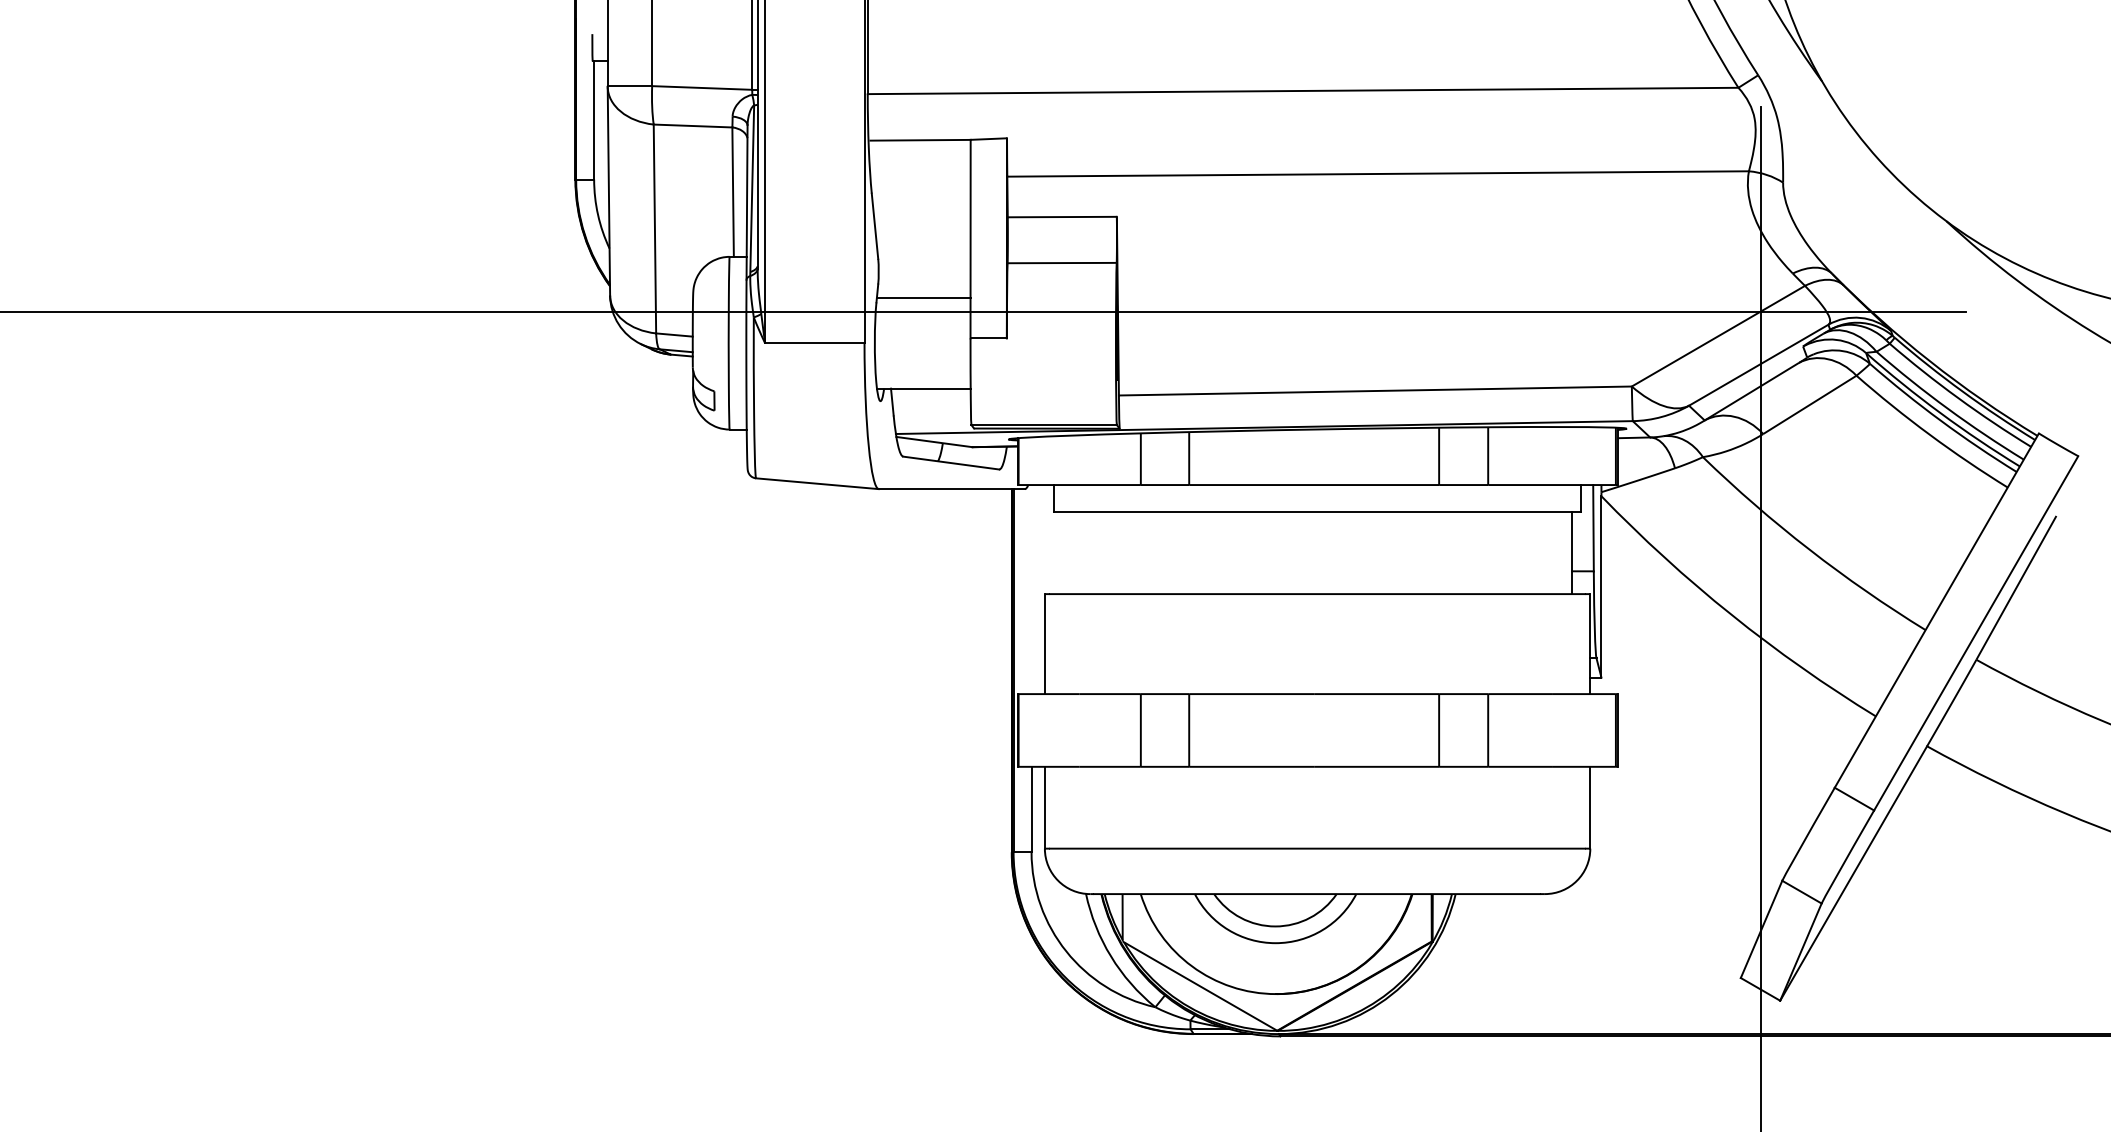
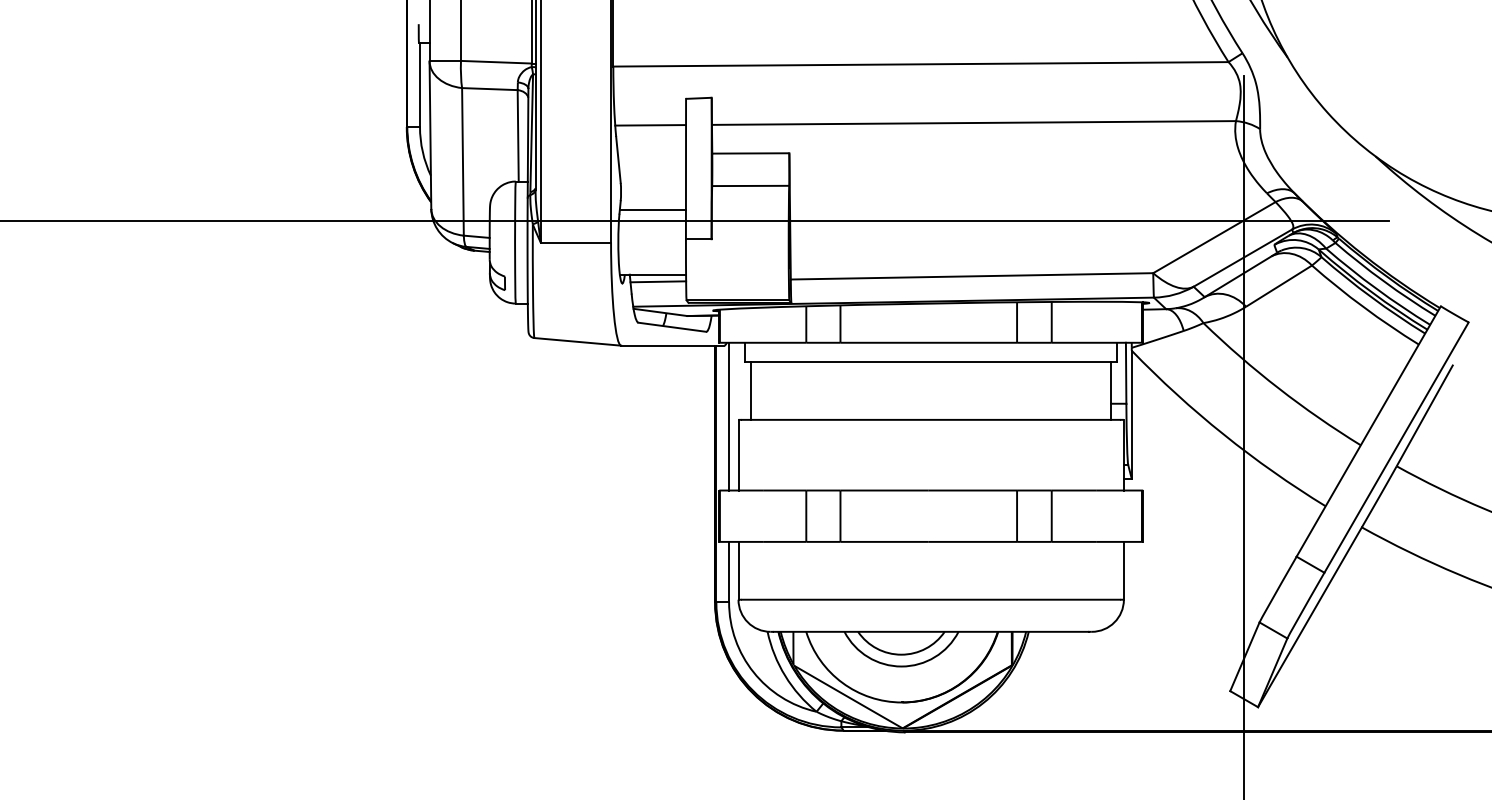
line: (920, 139) -> (650, 124), moved
line: (931, 398) -> (658, 281), added
line: (1063, 553) -> (751, 391), added
line: (1031, 589) -> (729, 416), added

